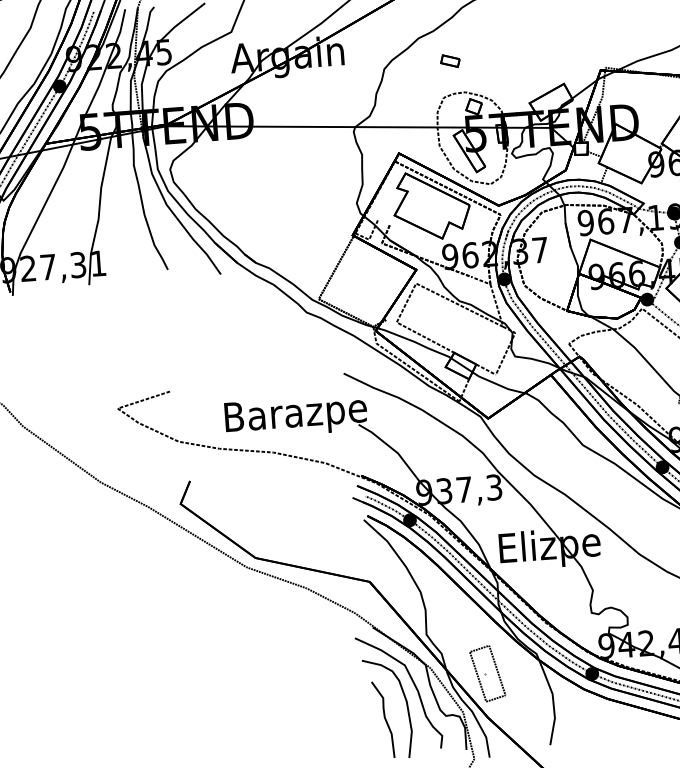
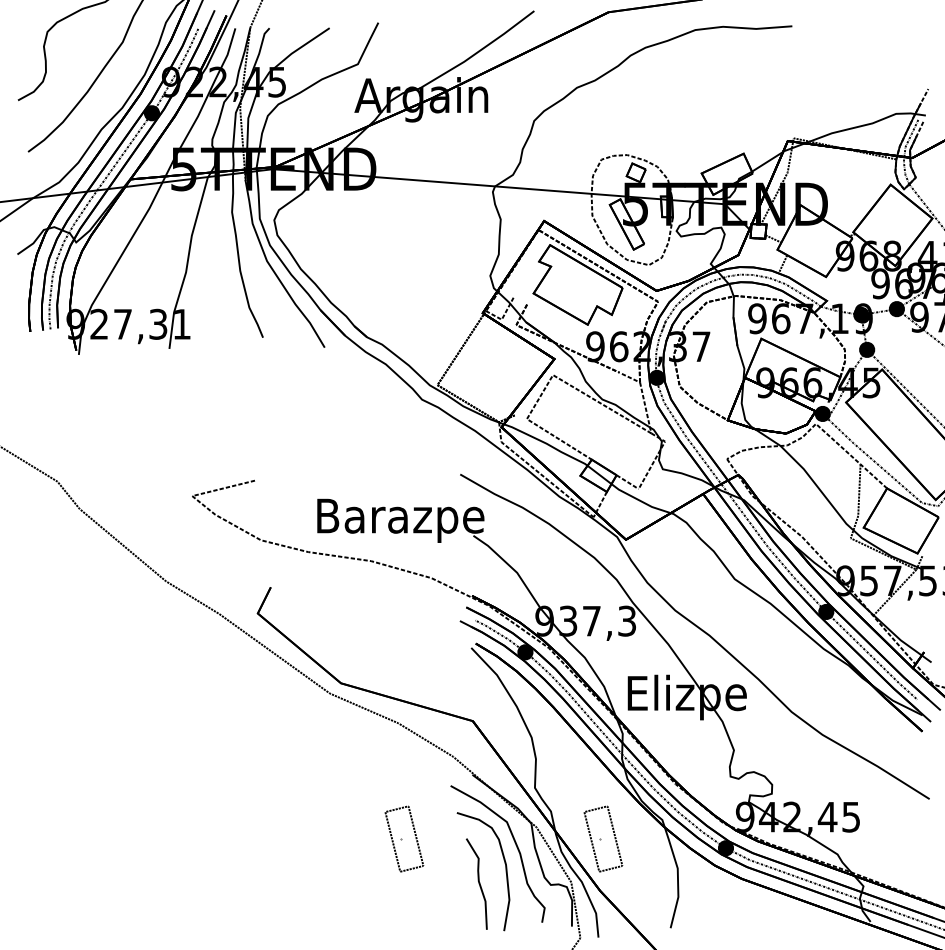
part: (450, 60) -> (612, 116), removed
part: (319, 685) -> (404, 838), added

